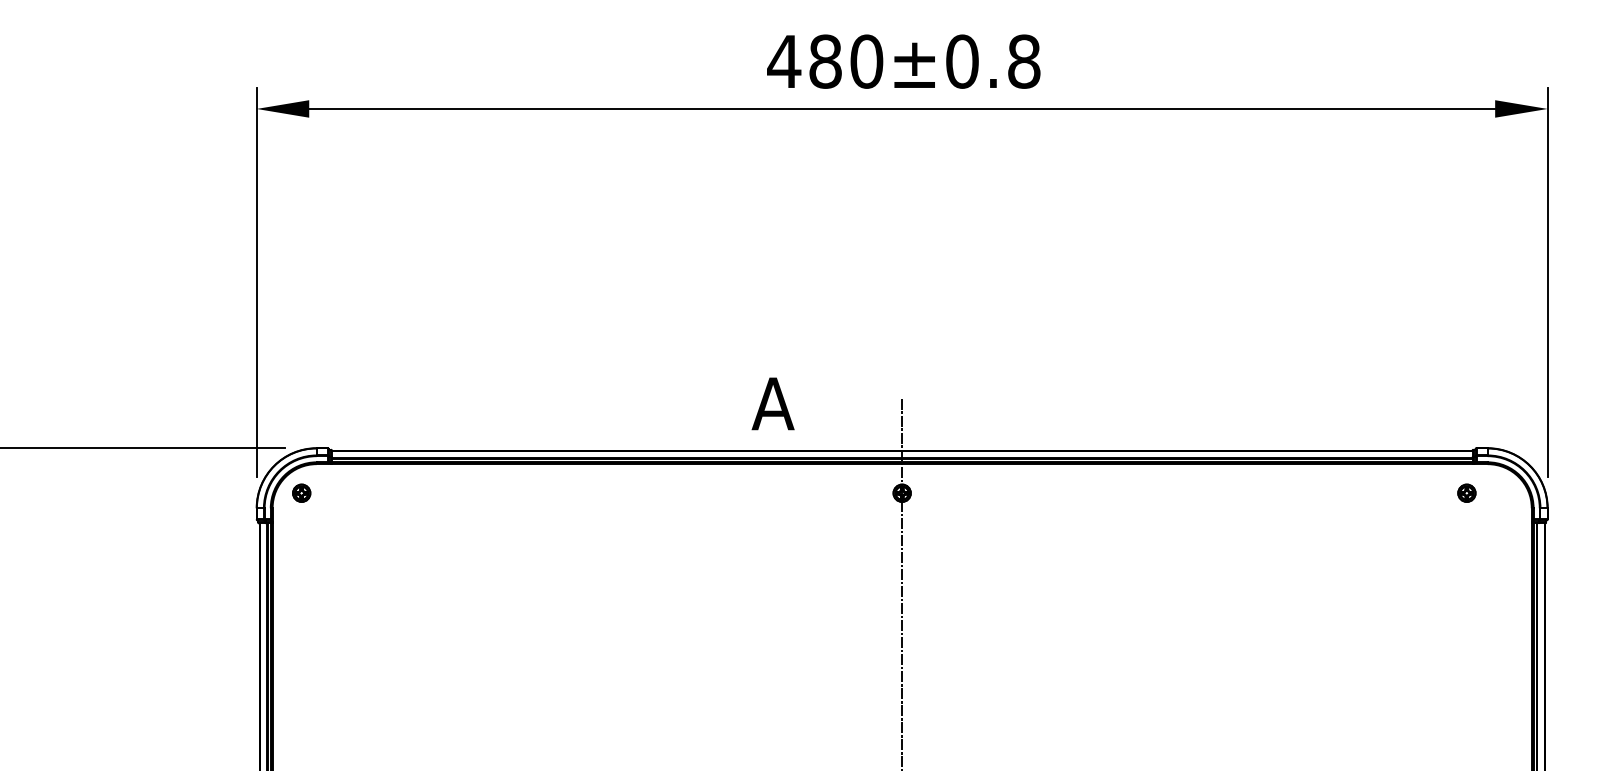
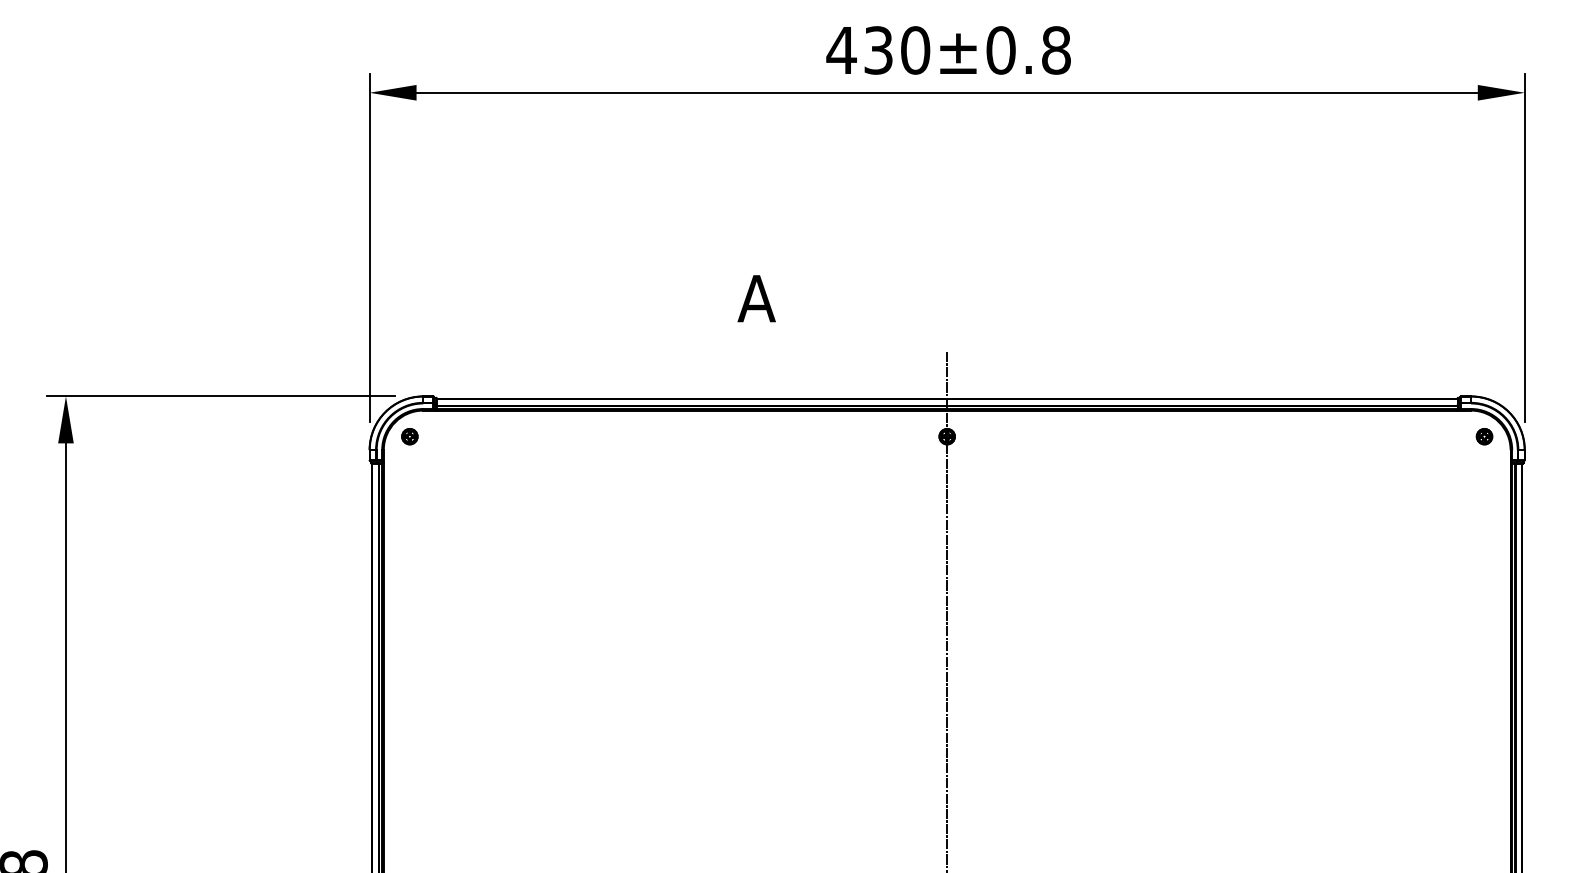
text: (825, 61) -> (878, 50), 480±0.8 -> 430±0.8
text: (772, 403) -> (756, 298), moved
part: (1466, 493) -> (1484, 436), moved

